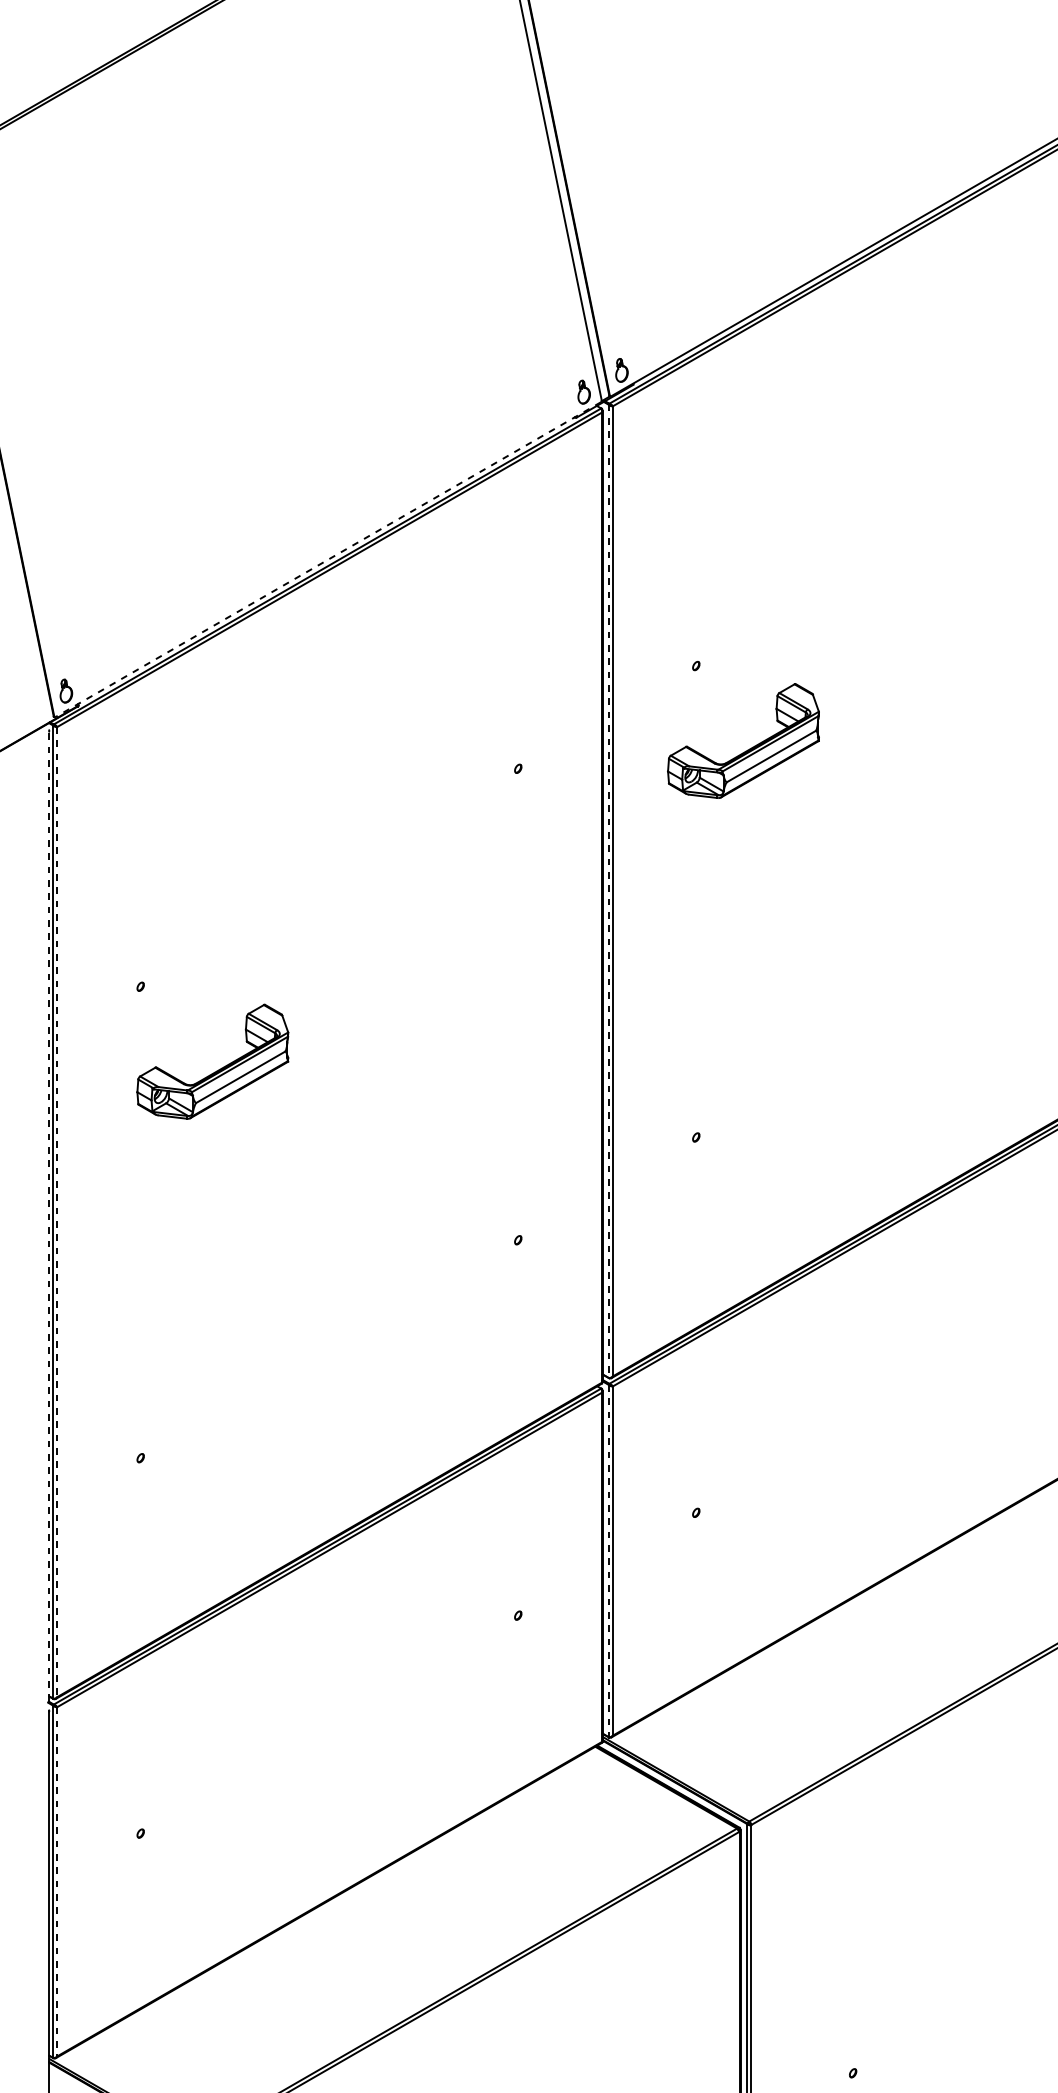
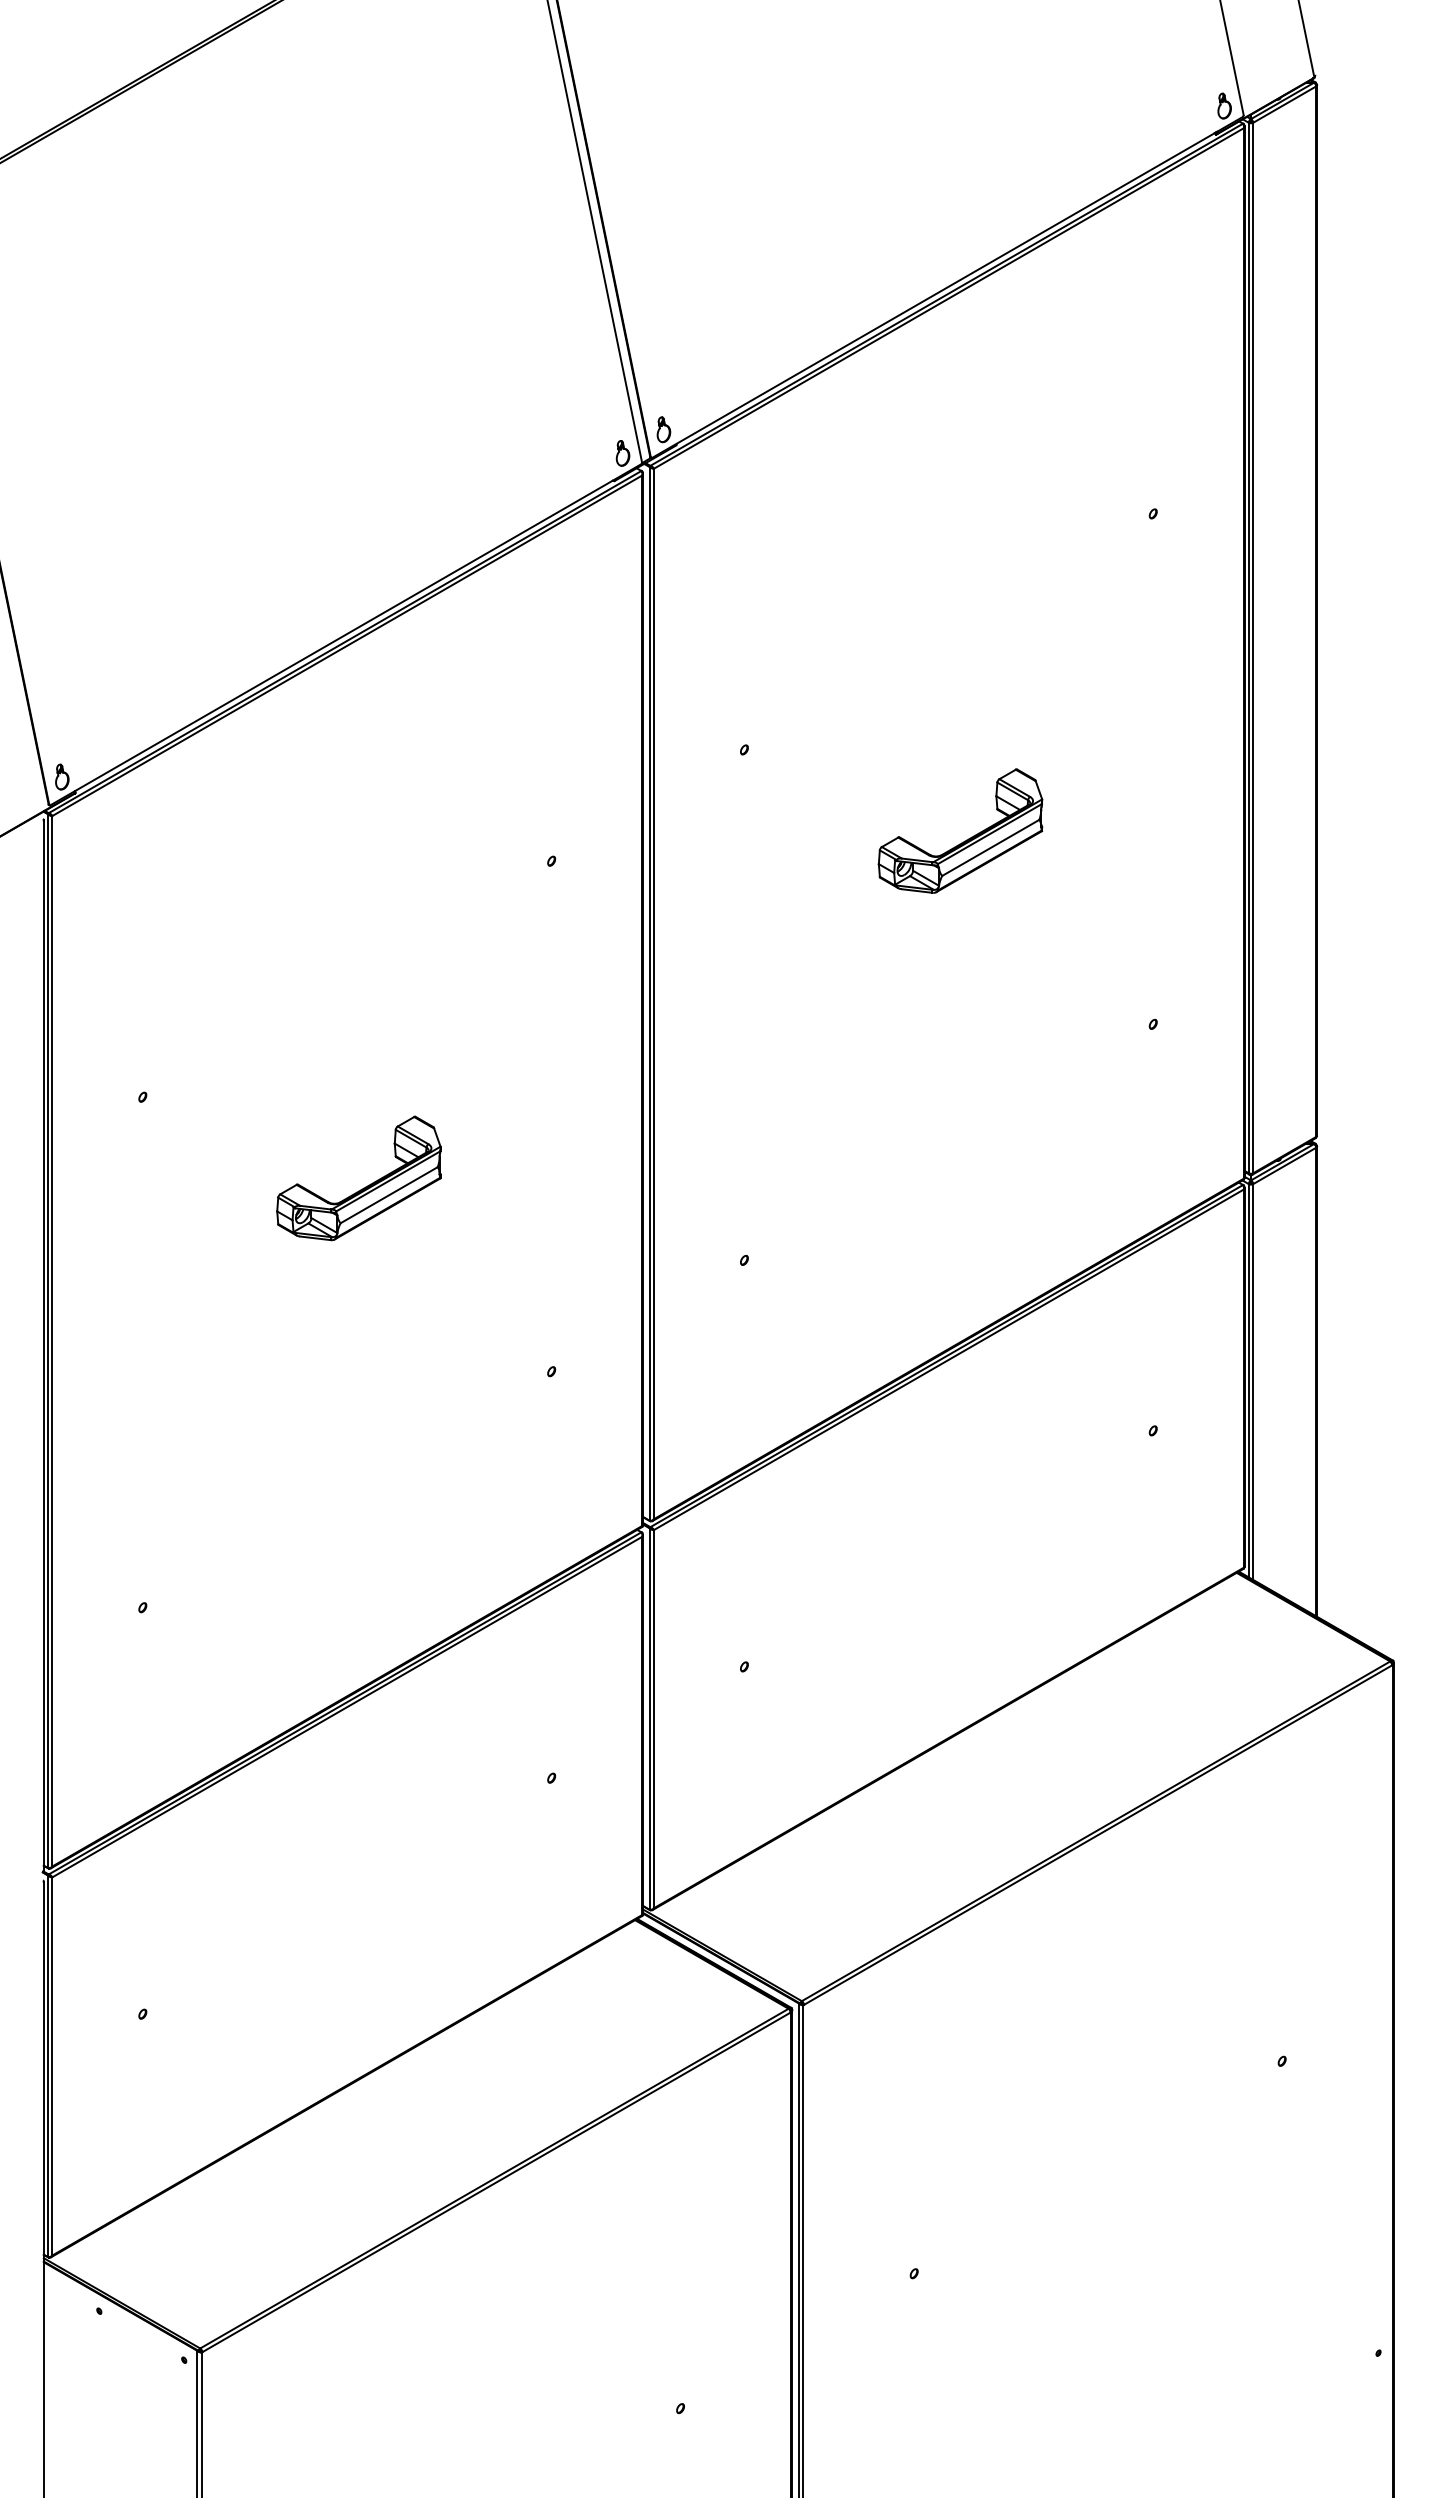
line: (327, 560) -> (345, 635), dashed -> solid
part: (747, 749) -> (964, 840), moved
line: (608, 890) -> (649, 993), dashed -> solid
part: (217, 1070) -> (363, 1187), moved
line: (57, 1212) -> (52, 1341), dashed -> solid
line: (48, 1215) -> (43, 1344), dashed -> solid
line: (608, 1561) -> (649, 1719), dashed -> solid
line: (57, 1881) -> (52, 2066), dashed -> solid

